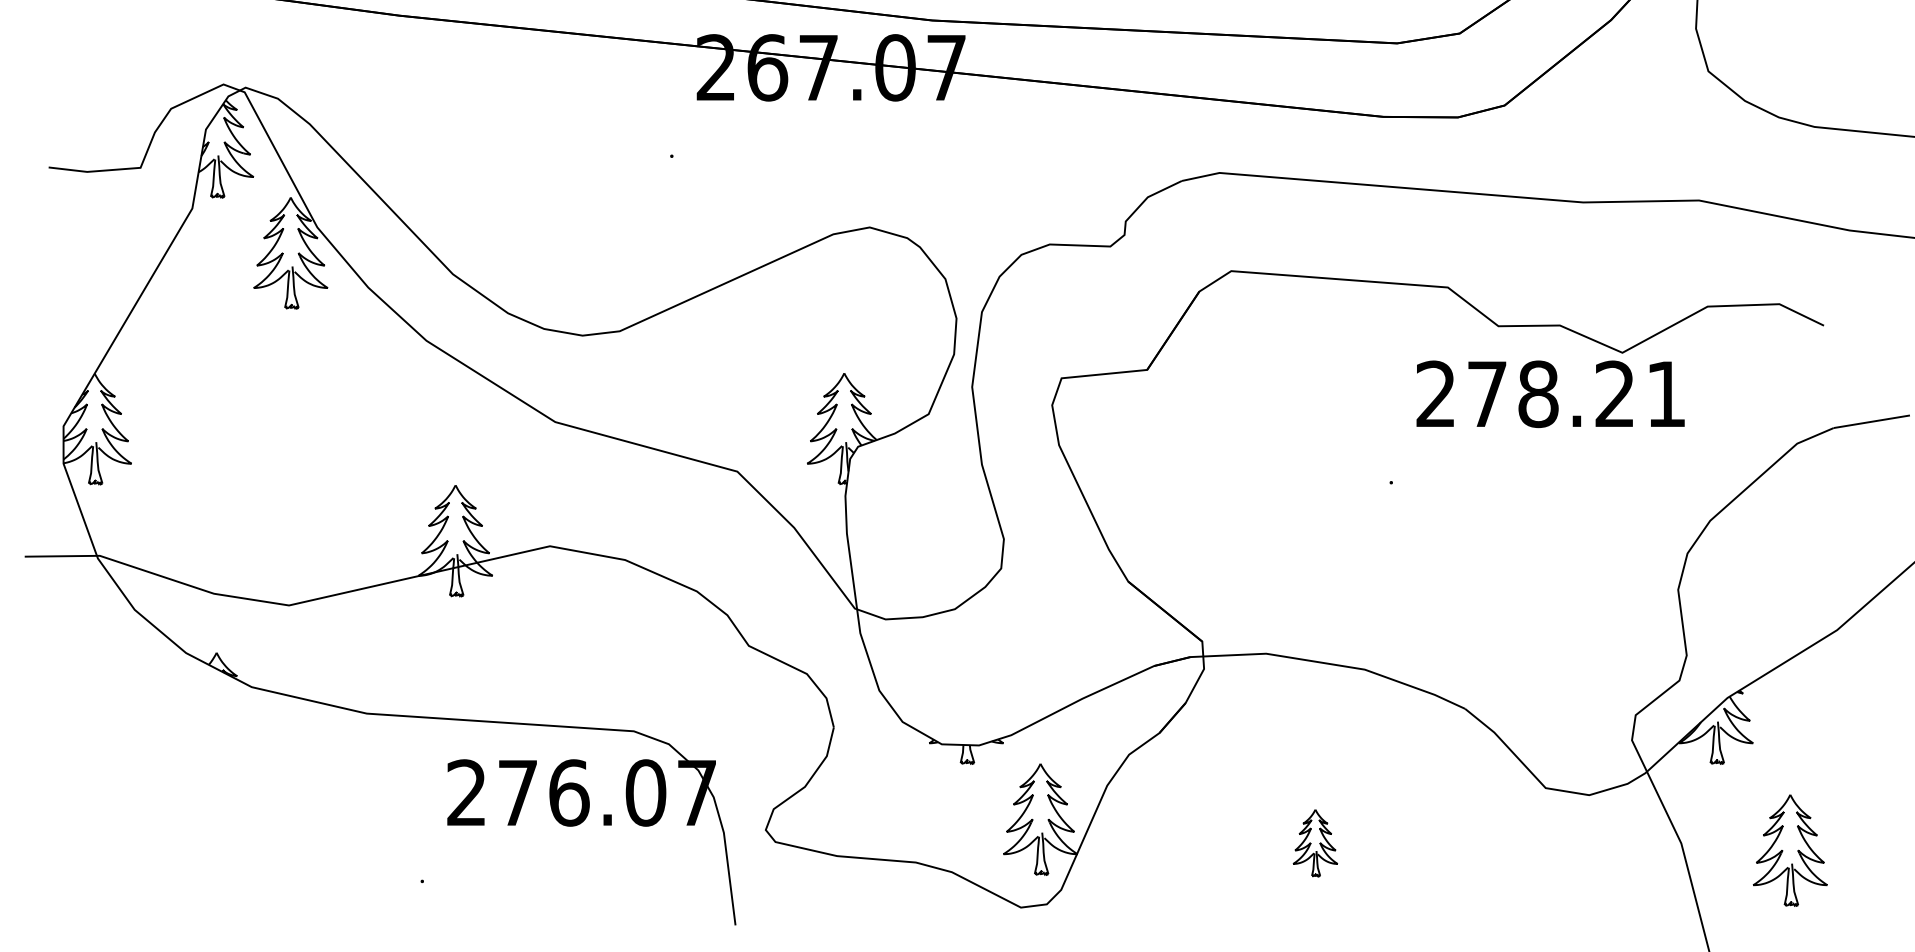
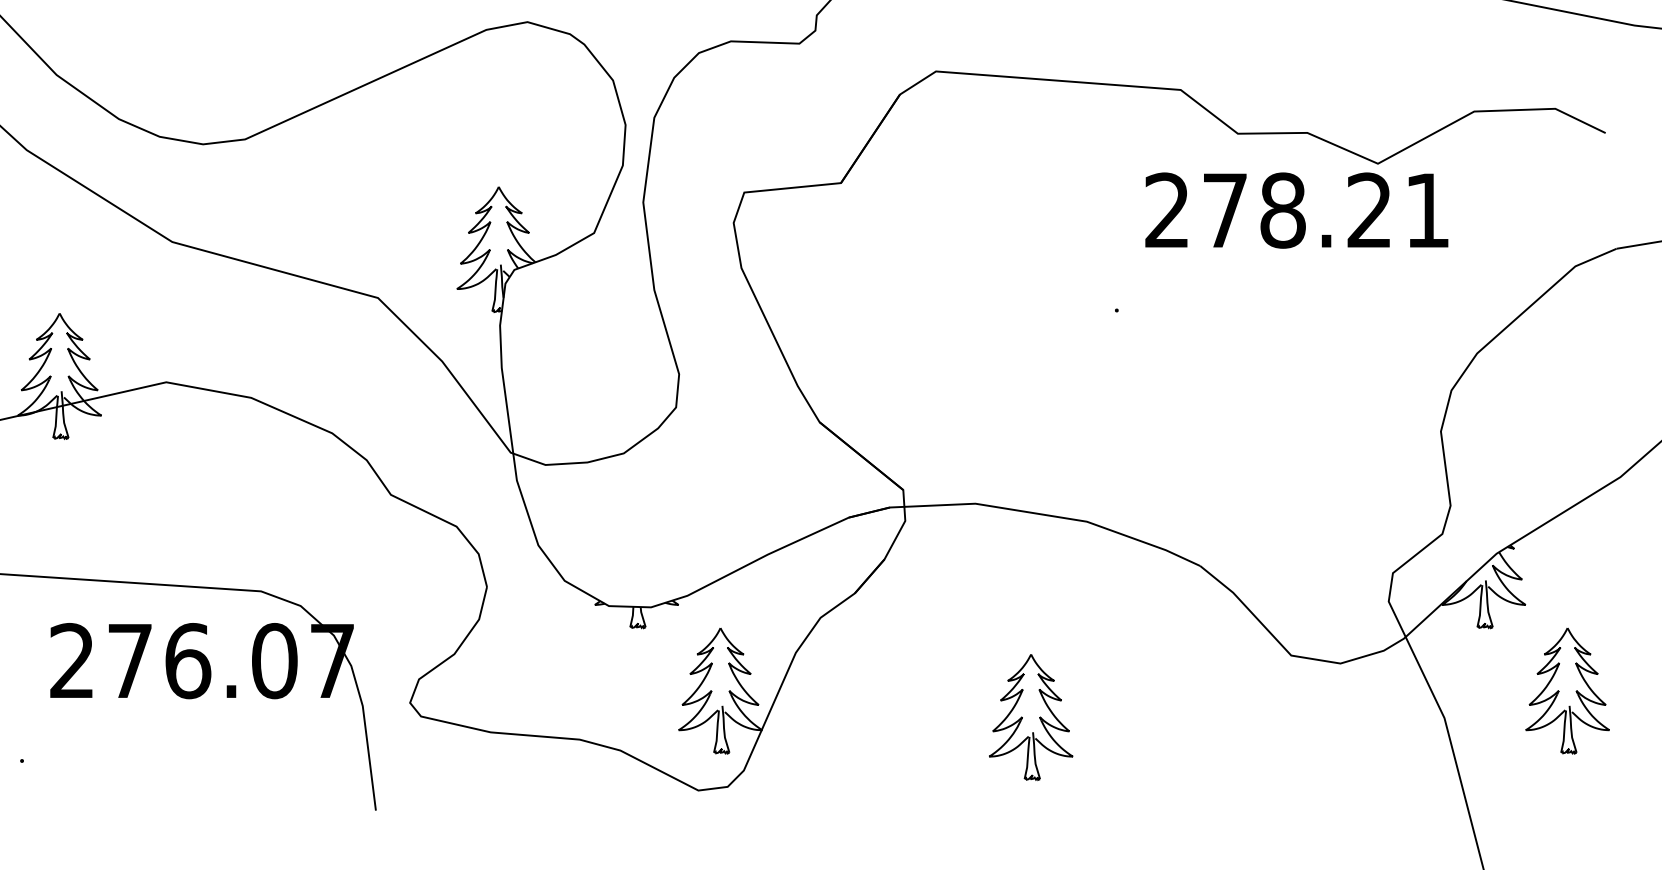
part: (1315, 843) -> (1031, 718), size x1.67
part: (1789, 850) -> (1566, 691), moved

